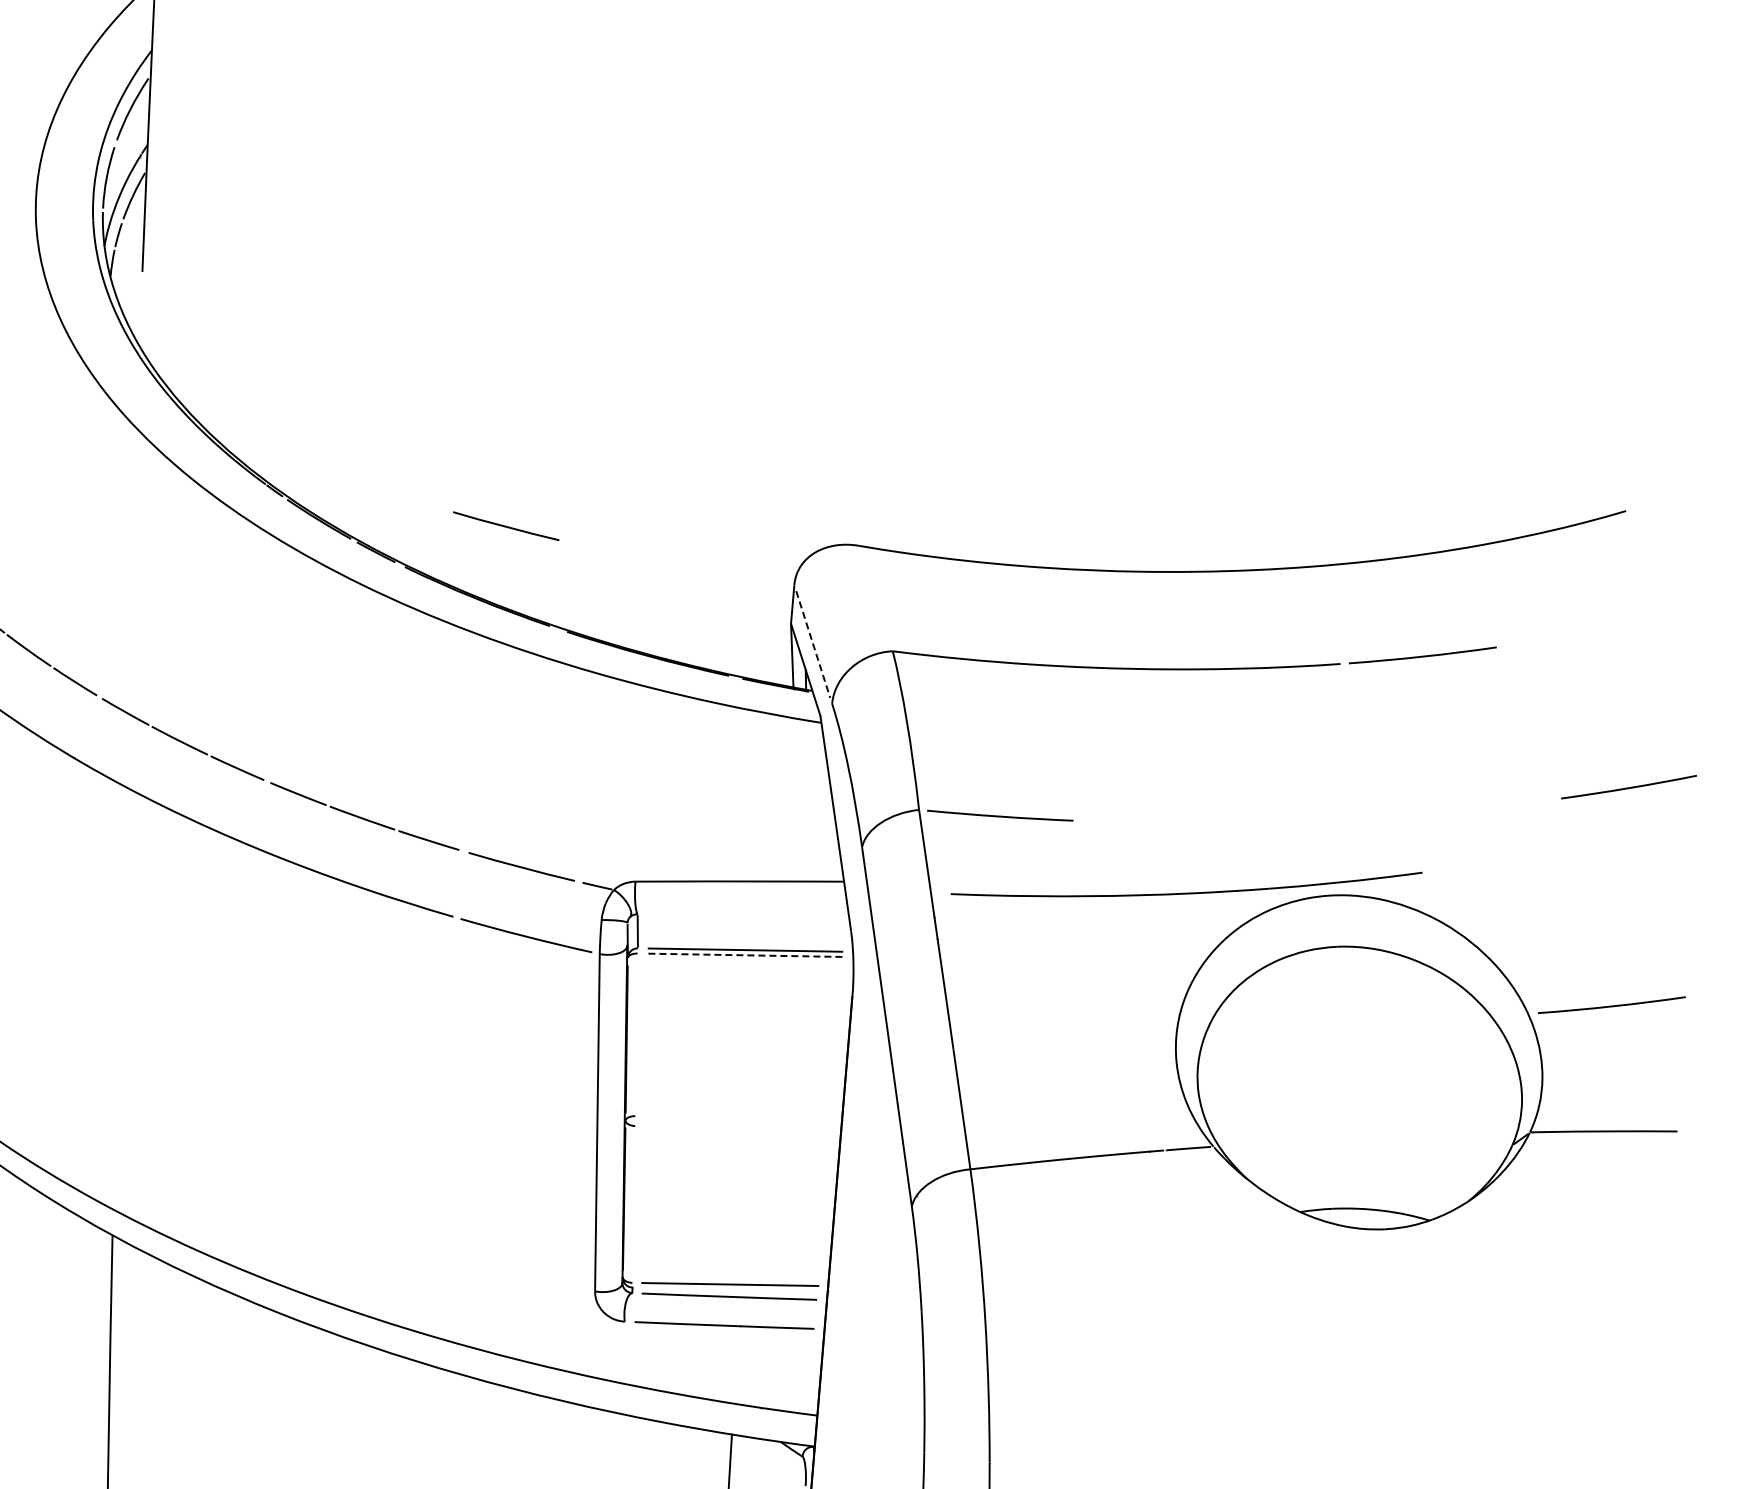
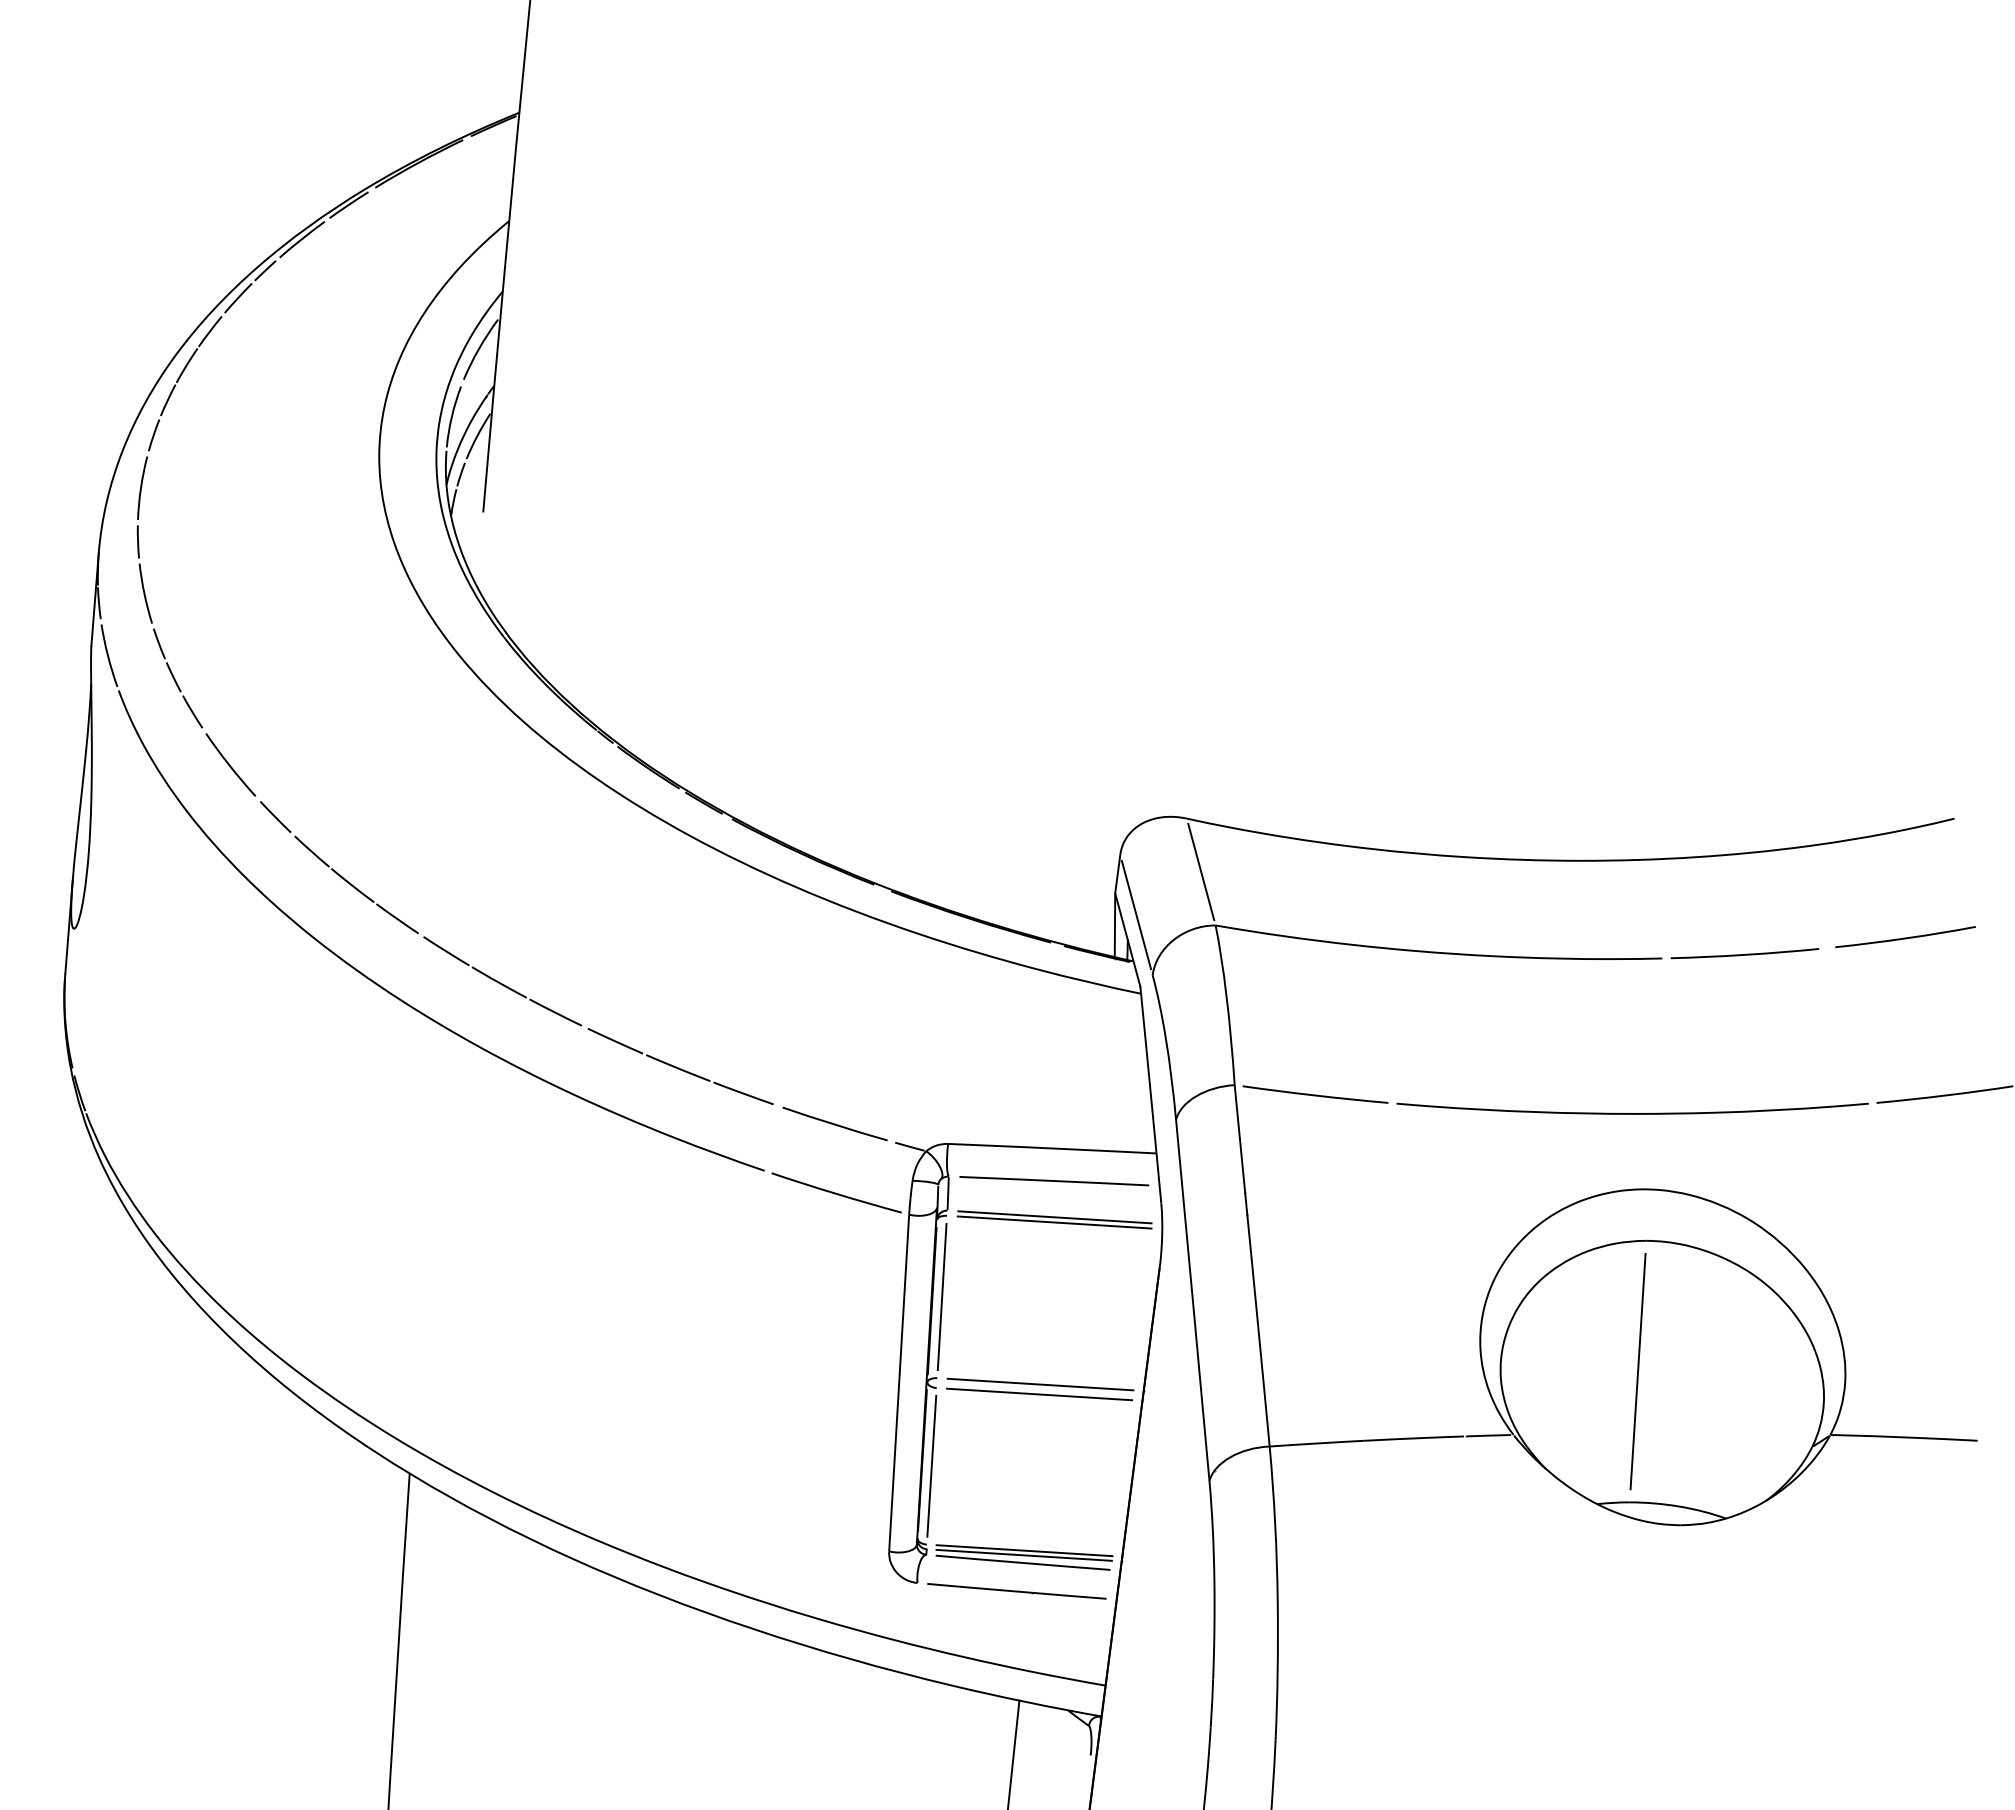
line: (505, 525) -> (834, 782), removed
line: (876, 598) -> (1201, 871), added
curve: (1582, 632) -> (1905, 937), added
line: (813, 644) -> (1136, 915), dashed -> solid
part: (1186, 888) -> (1632, 1108), moved
line: (743, 914) -> (1054, 1181), added
line: (746, 955) -> (1055, 1222), dashed -> solid
curve: (1612, 1005) -> (1918, 1311), removed
line: (635, 1034) -> (941, 1296), added
line: (1334, 1077) -> (1637, 1371), added
line: (738, 1117) -> (1040, 1384), added
line: (738, 1127) -> (1039, 1394), added
line: (633, 1203) -> (931, 1465), added
line: (729, 1288) -> (1023, 1554), added

